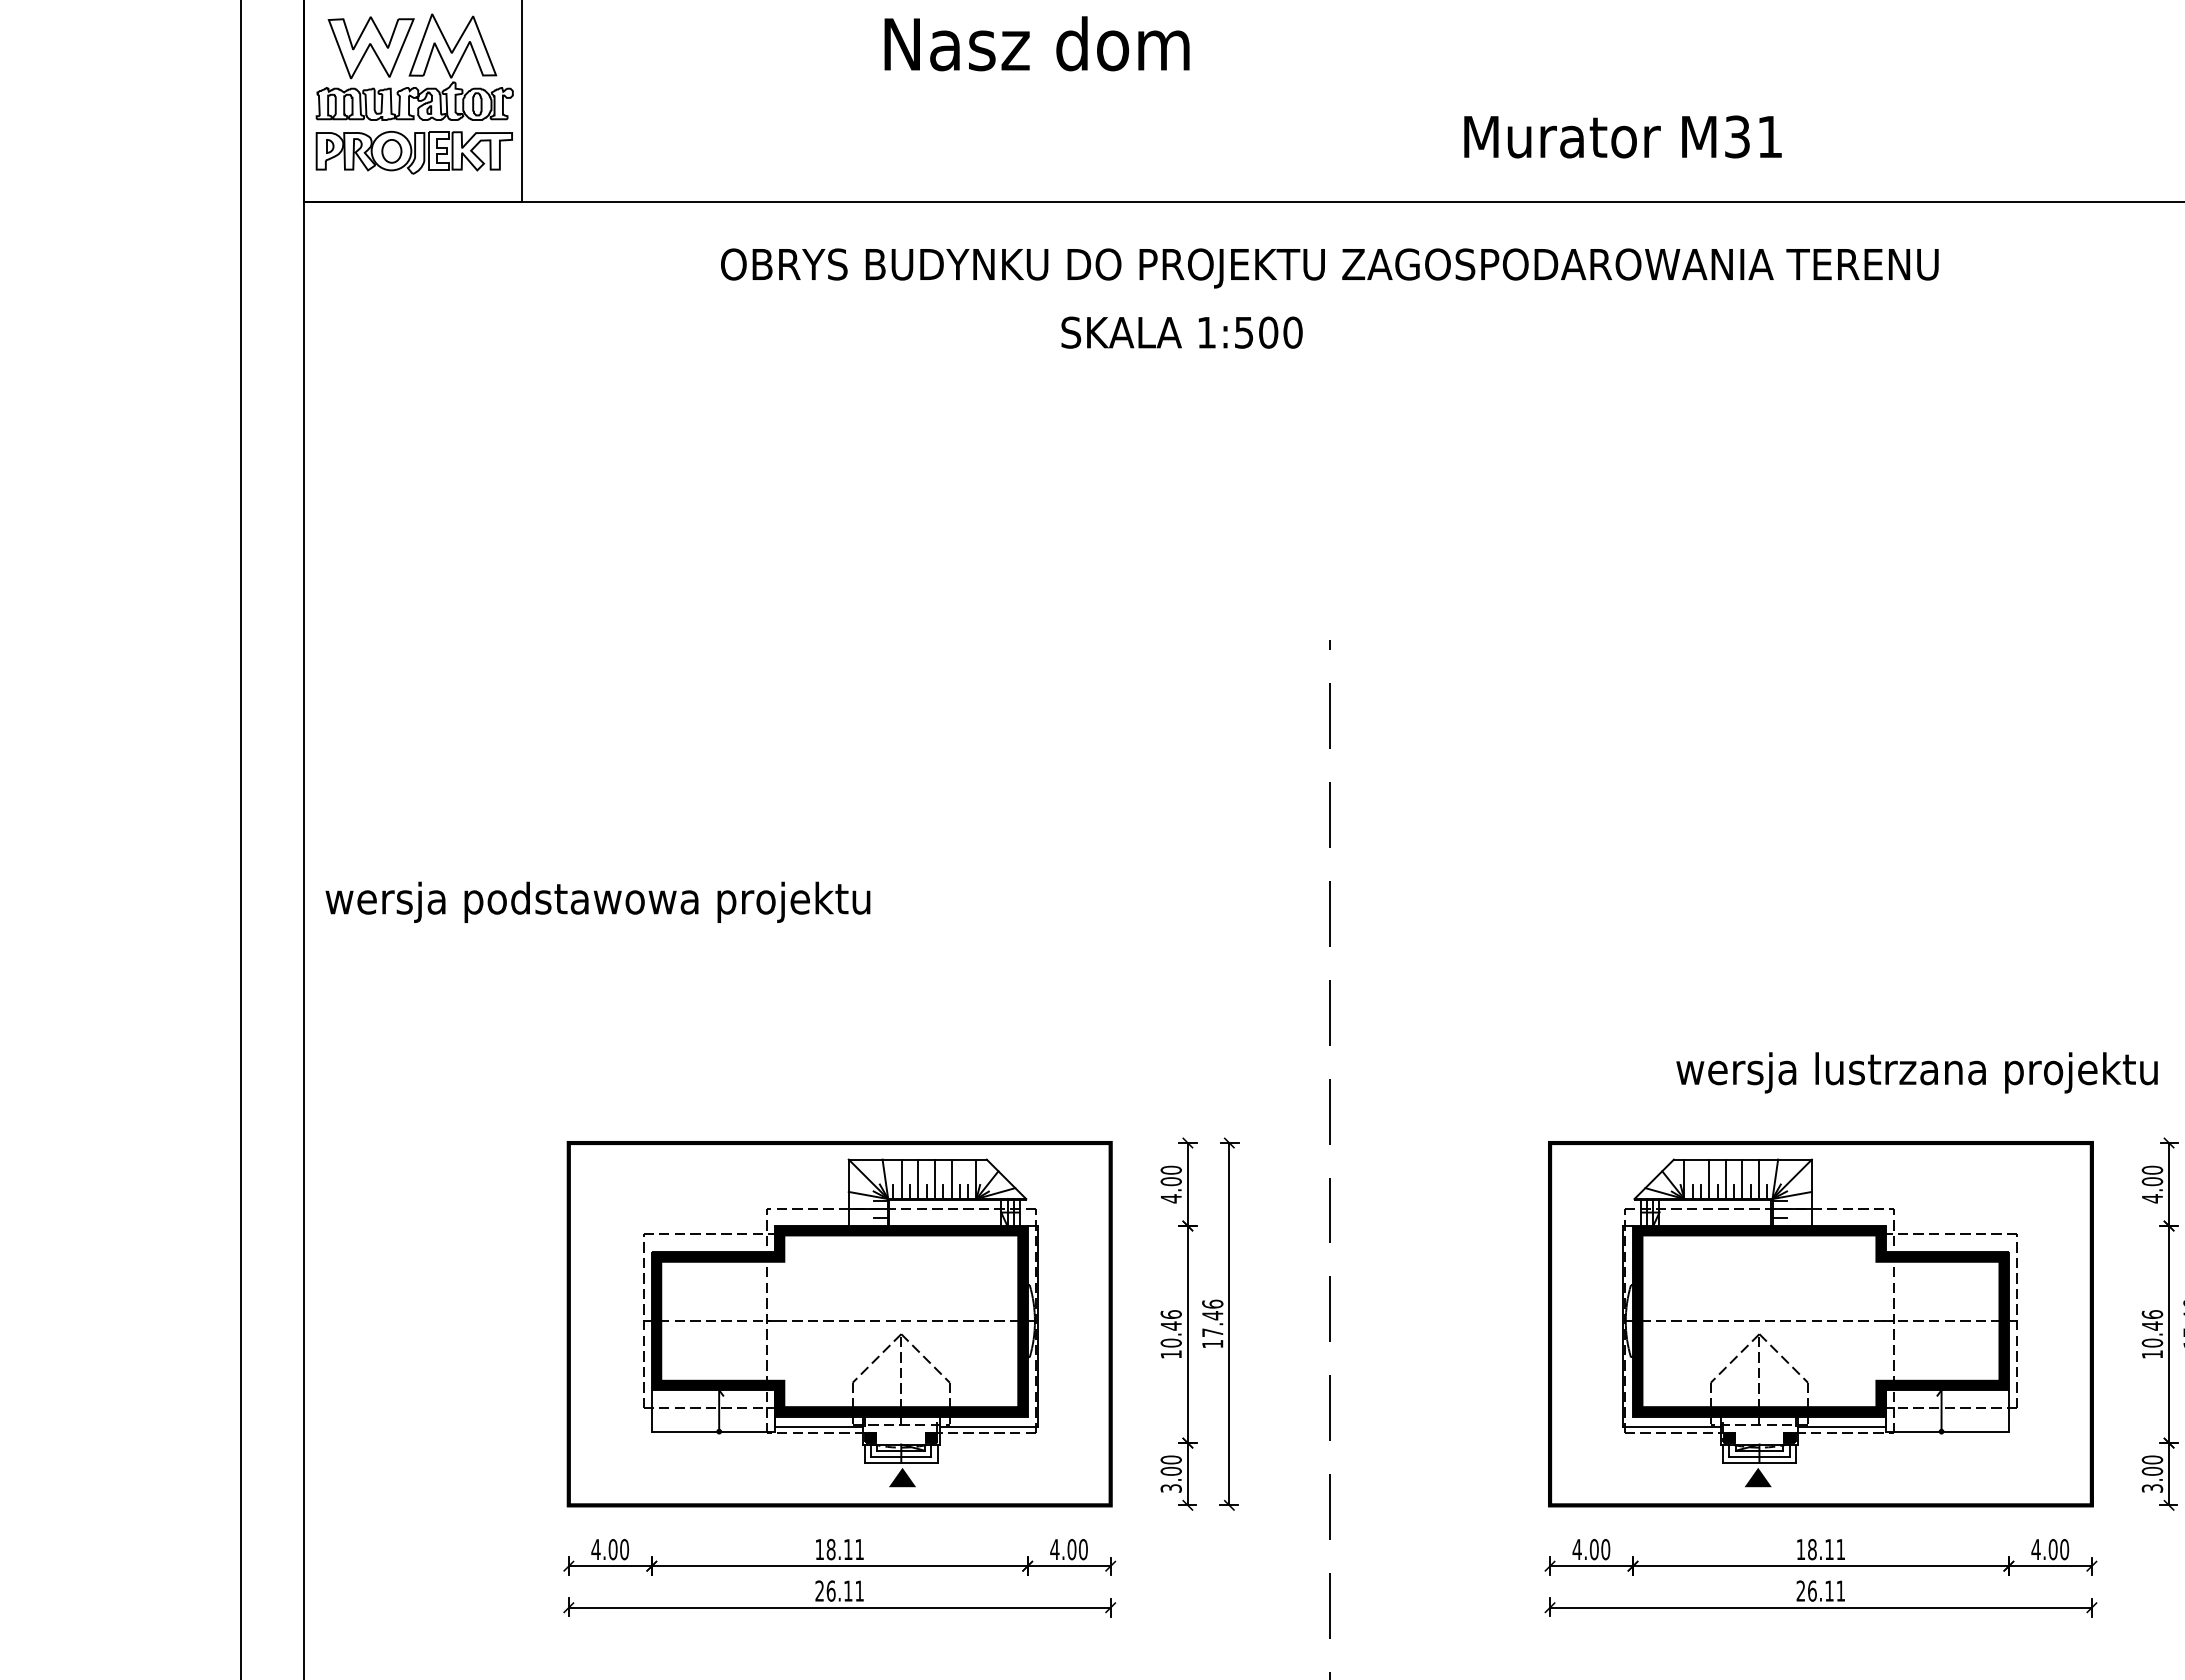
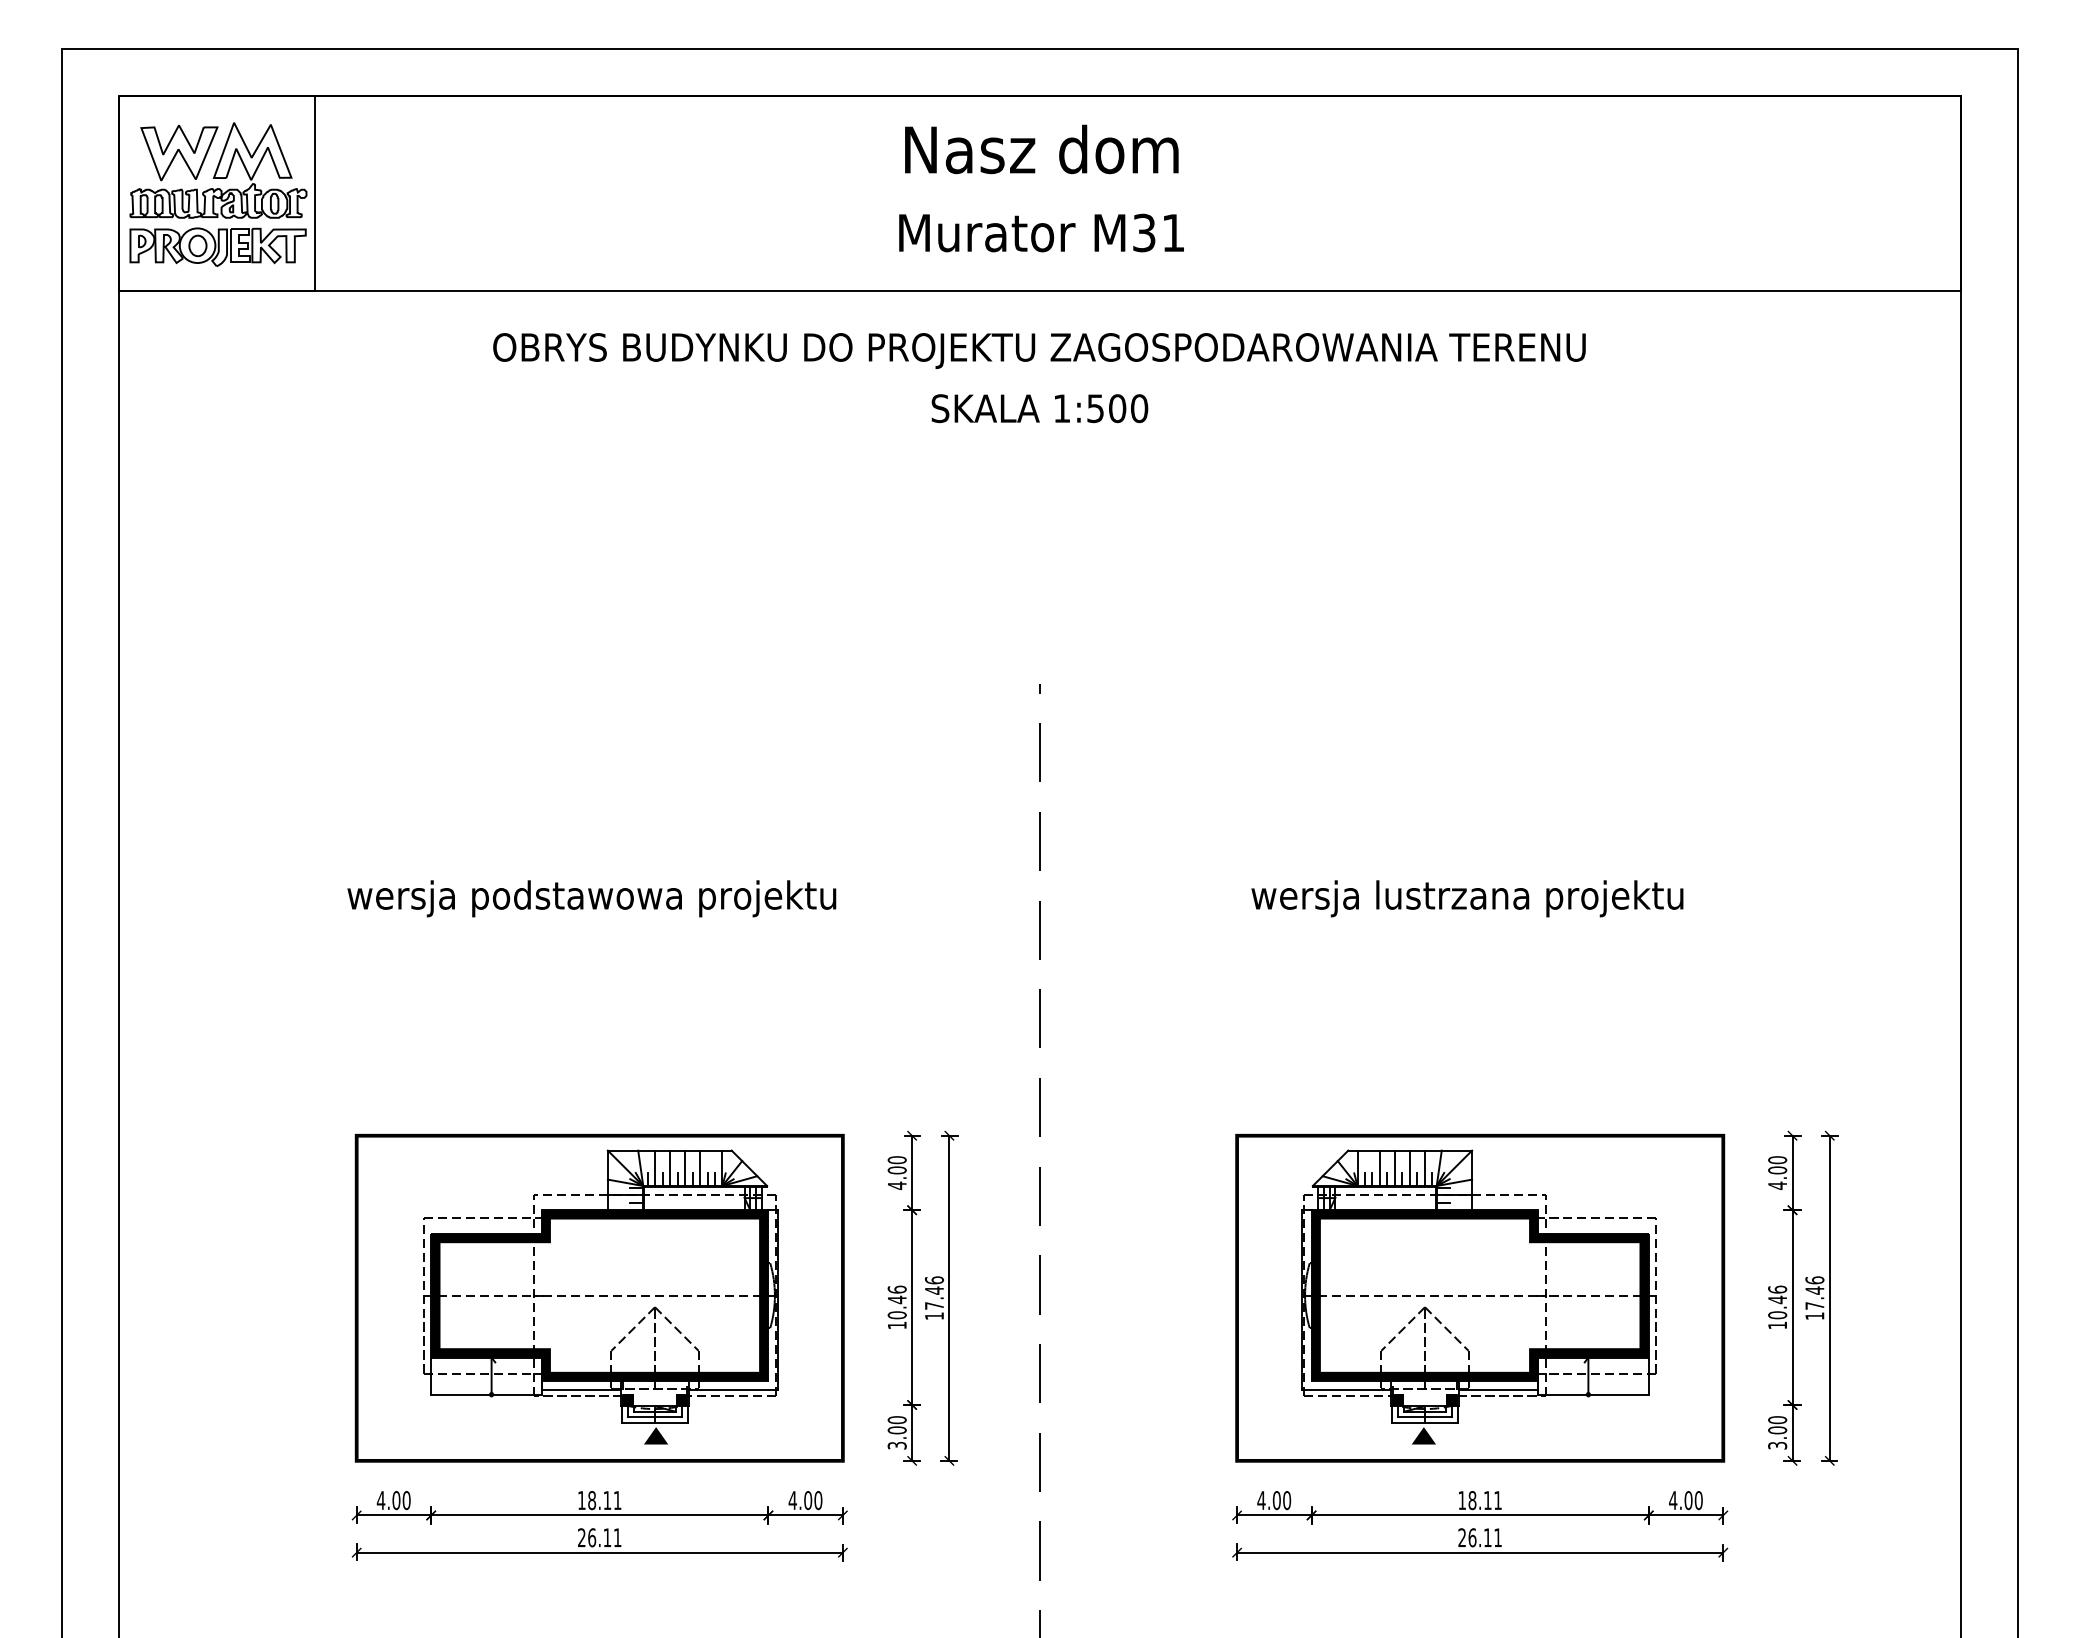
text: (1036, 43) -> (1041, 149), moved
text: (1622, 136) -> (1041, 232), moved
text: (1181, 332) -> (1039, 408), moved
text: (597, 902) -> (591, 898), moved
text: (1917, 1072) -> (1467, 898), moved

